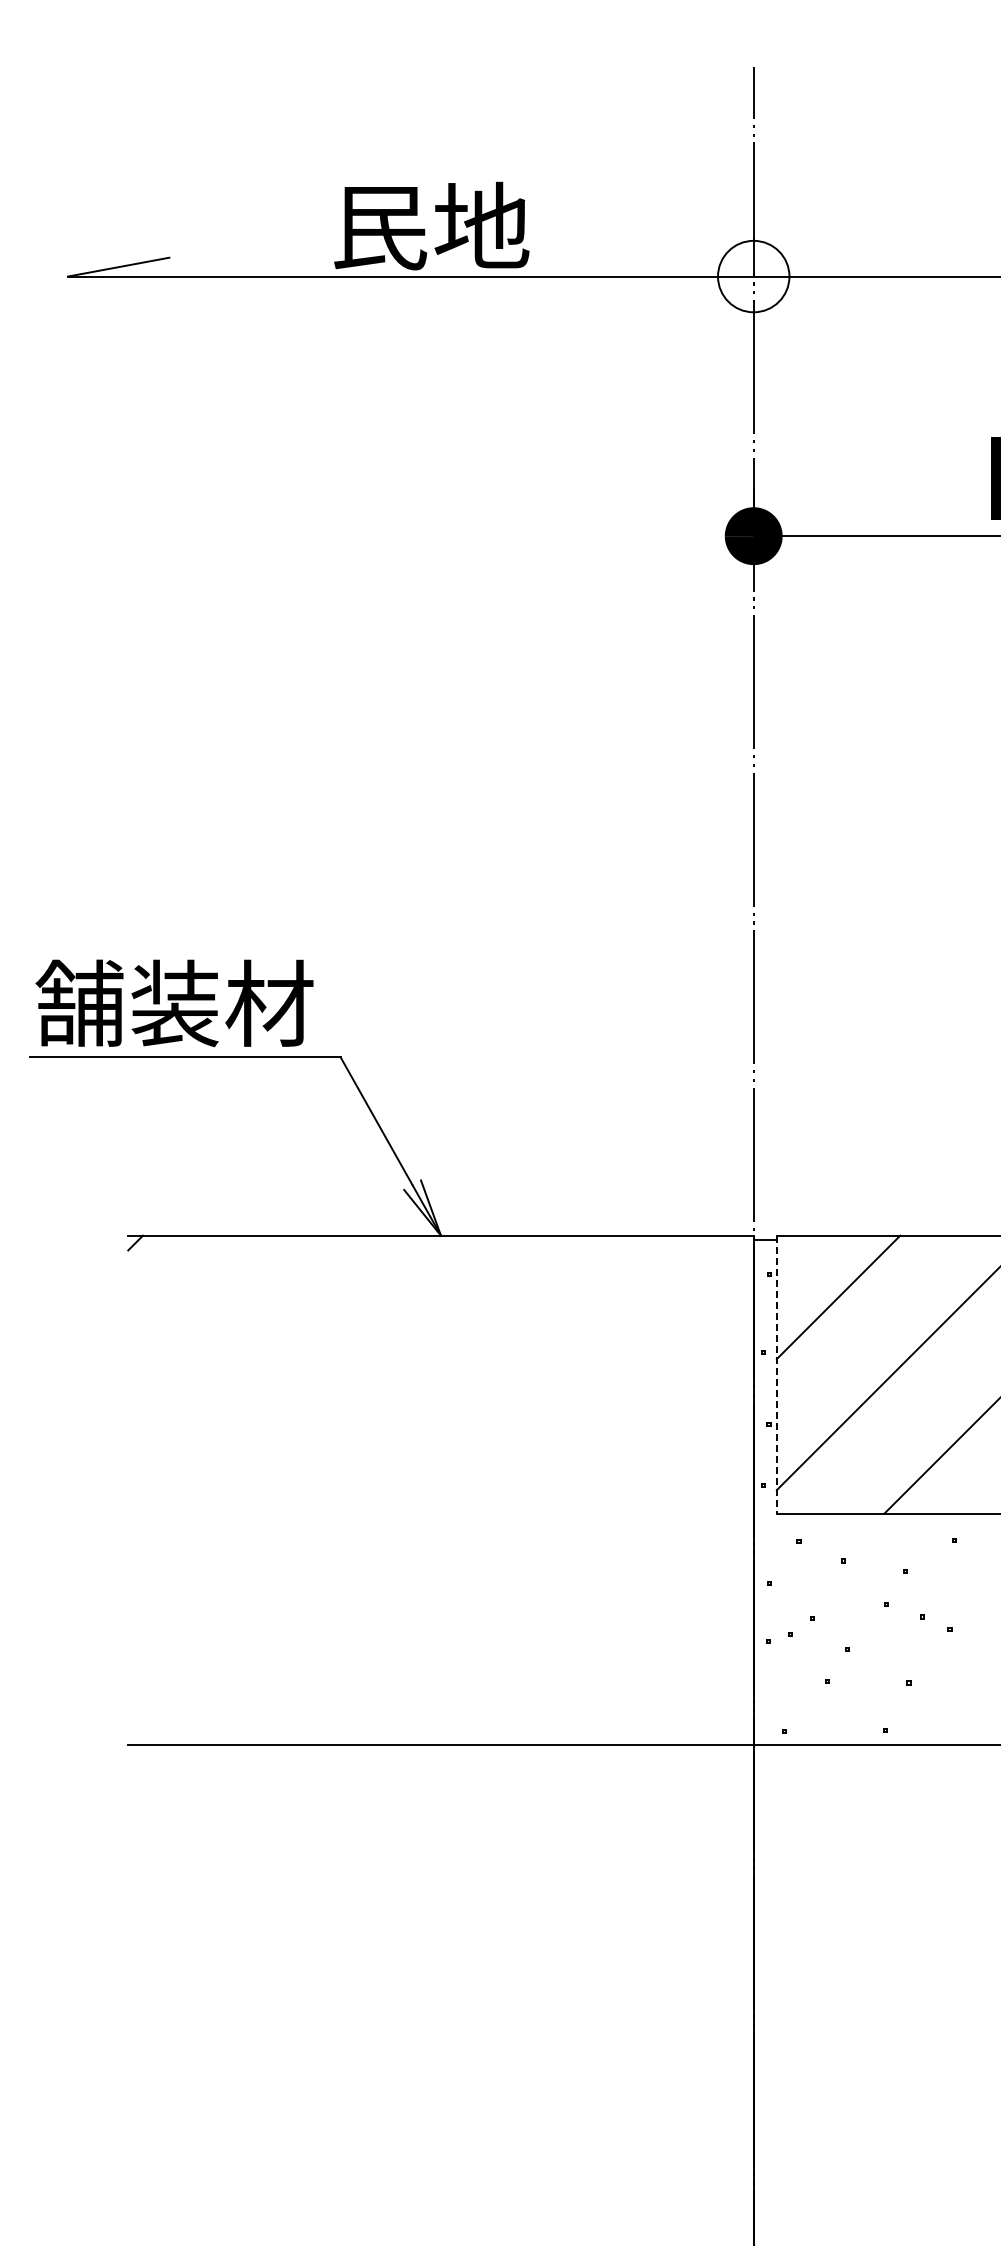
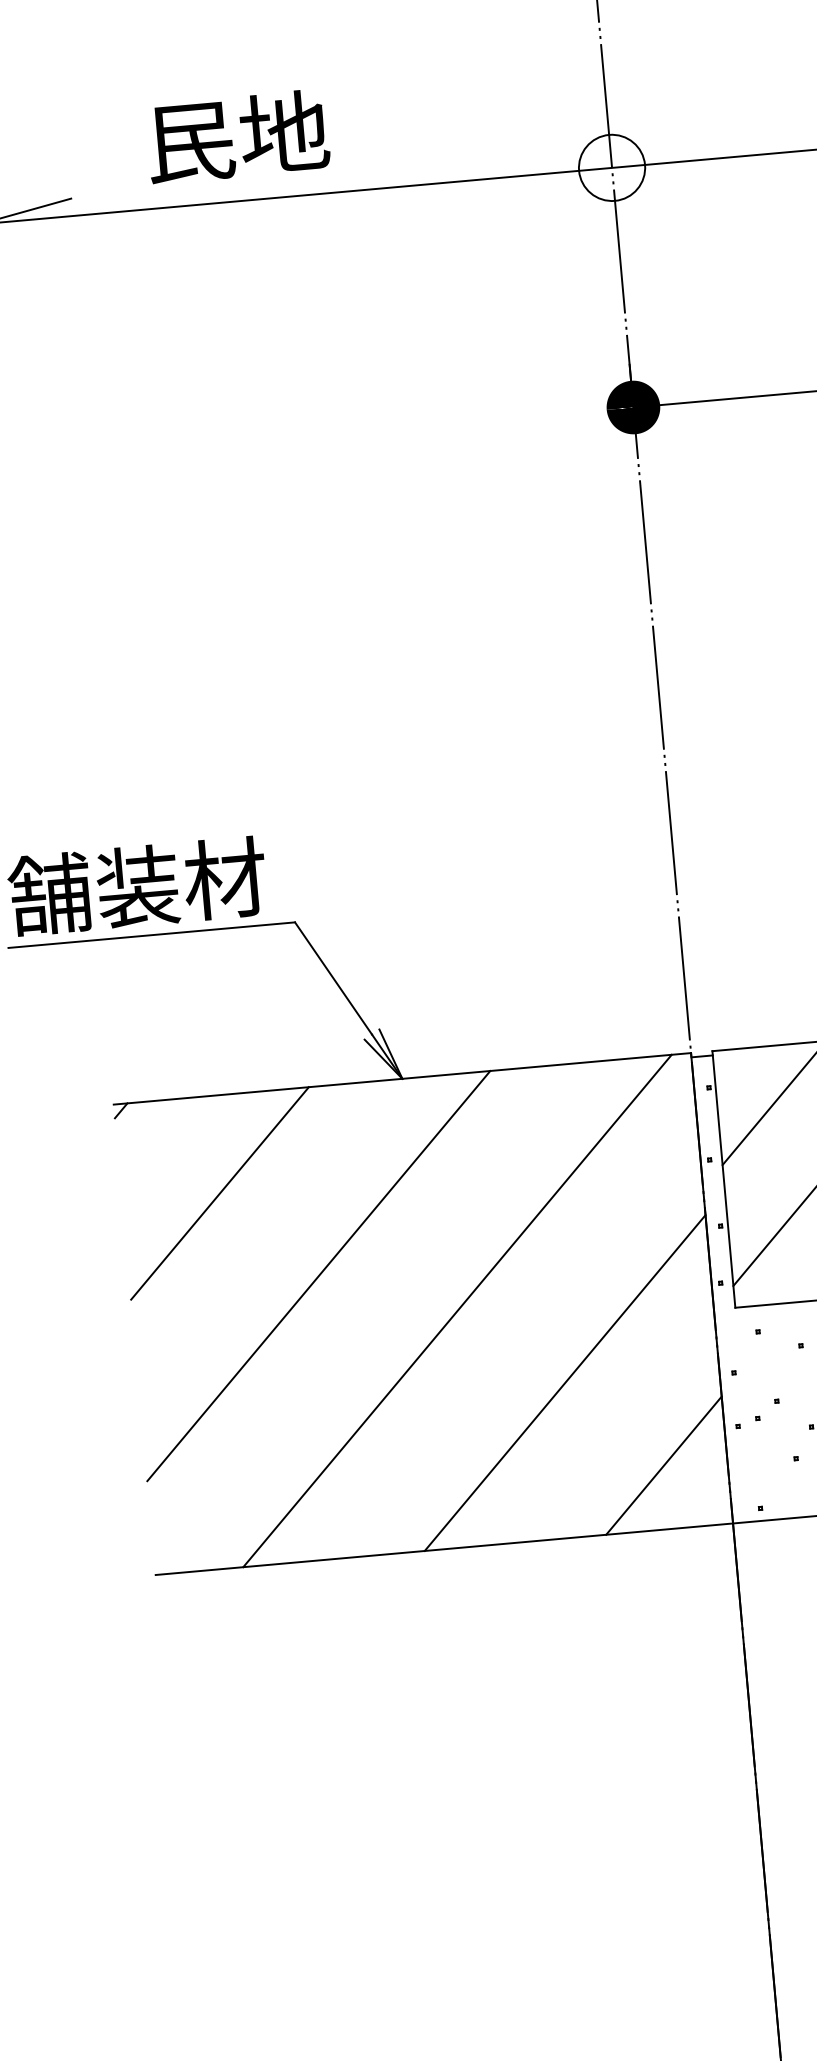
text: (431, 226) -> (237, 137), moved
line: (233, 1341) -> (219, 1193), added
line: (776, 1375) -> (723, 1180), dashed -> solid
line: (332, 1439) -> (319, 1275), added
line: (477, 1490) -> (457, 1311), added
line: (586, 1578) -> (564, 1383), added
line: (684, 1676) -> (663, 1465), added

